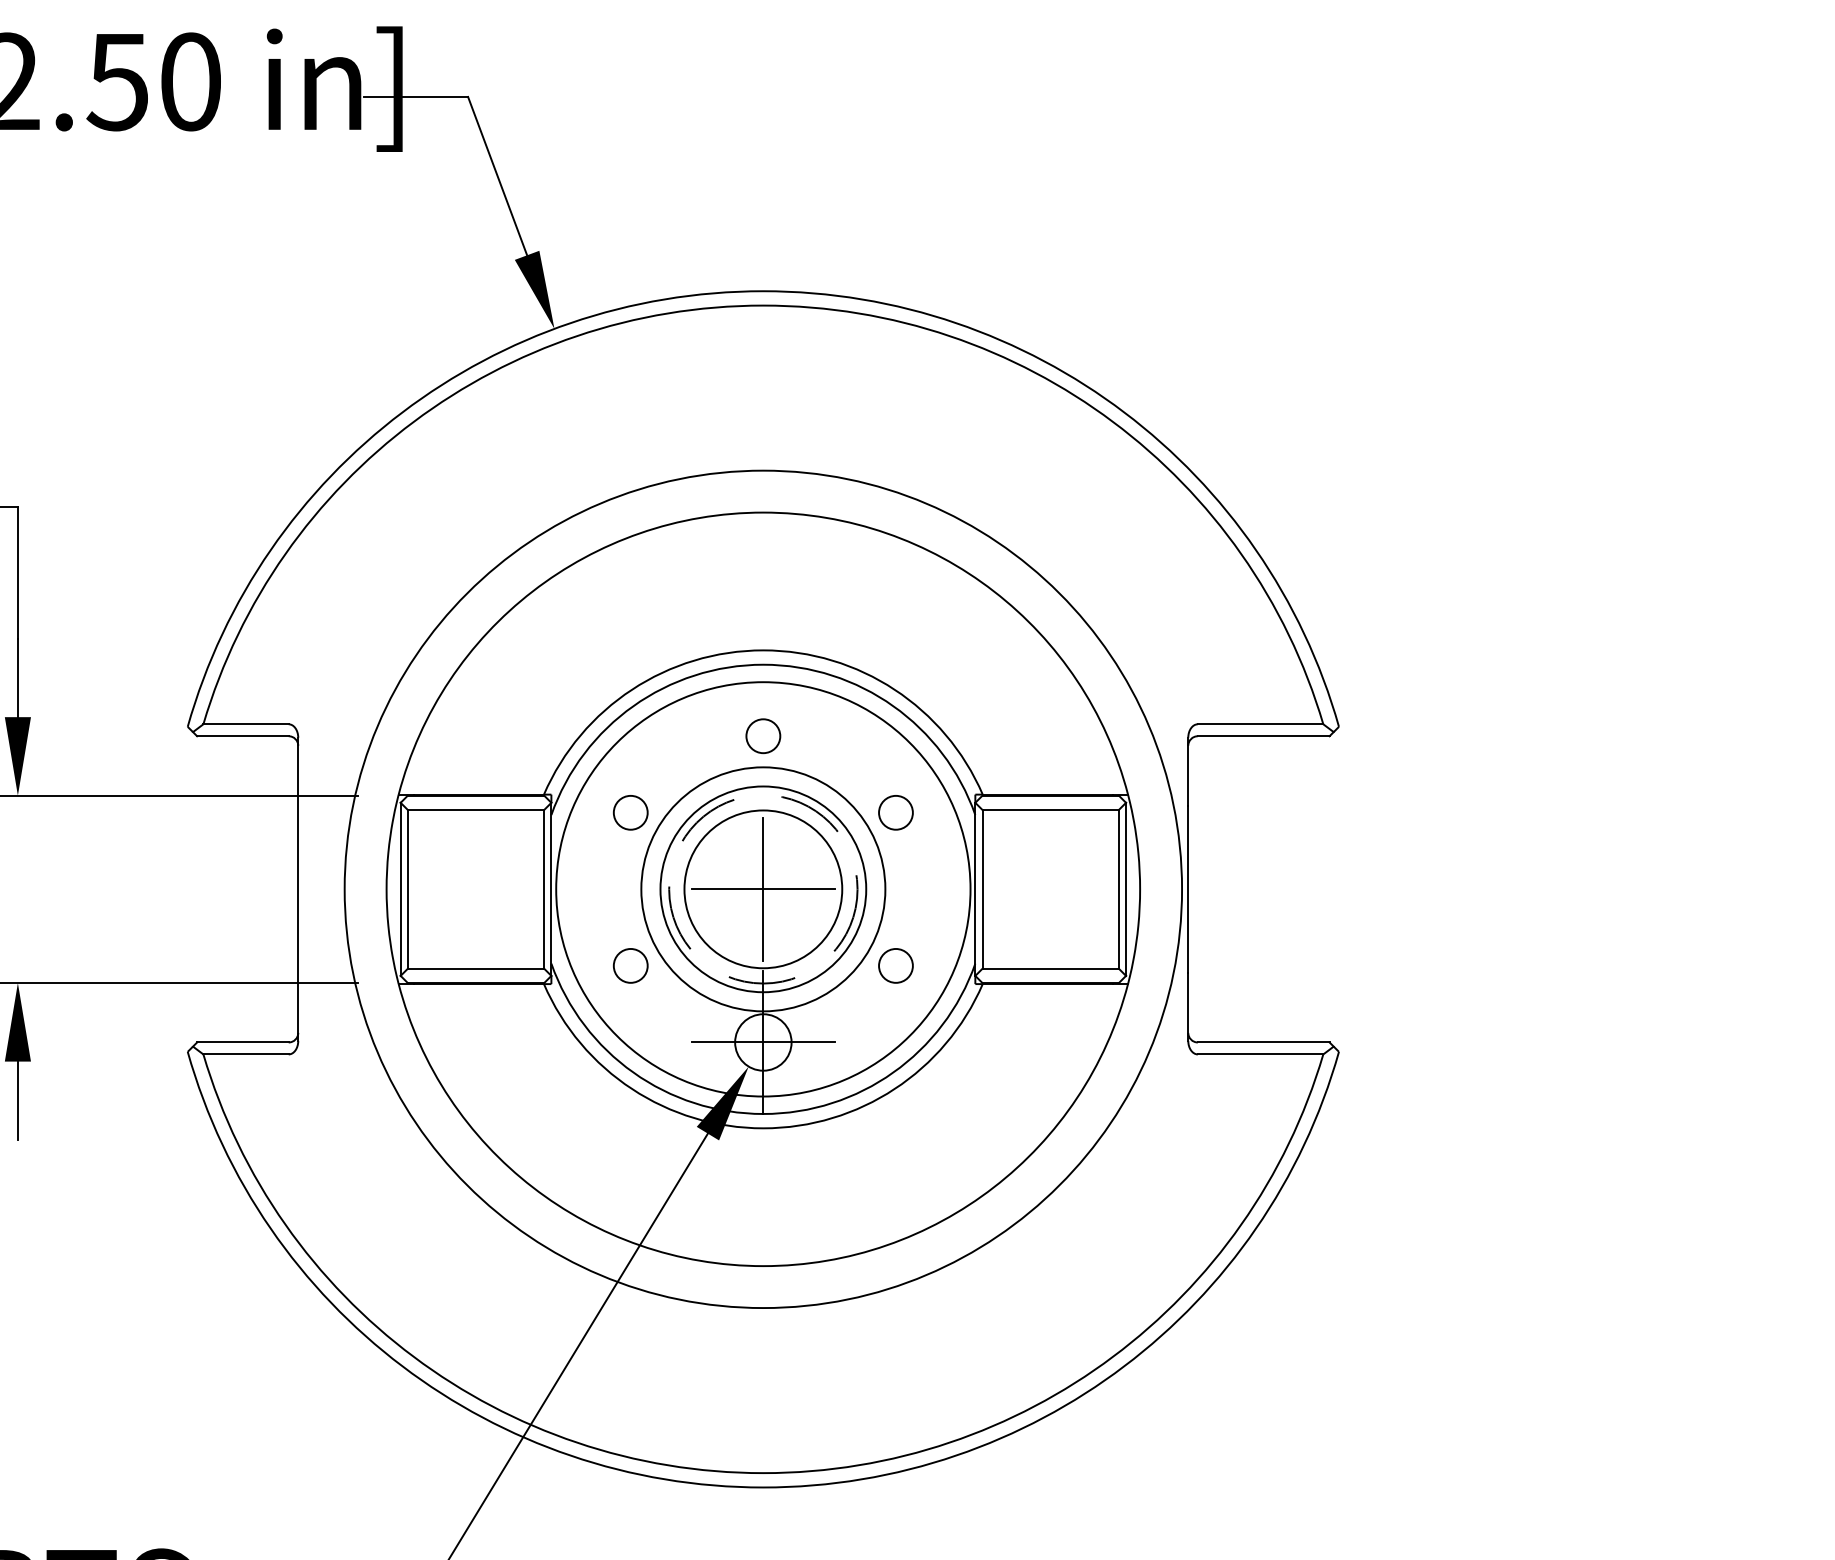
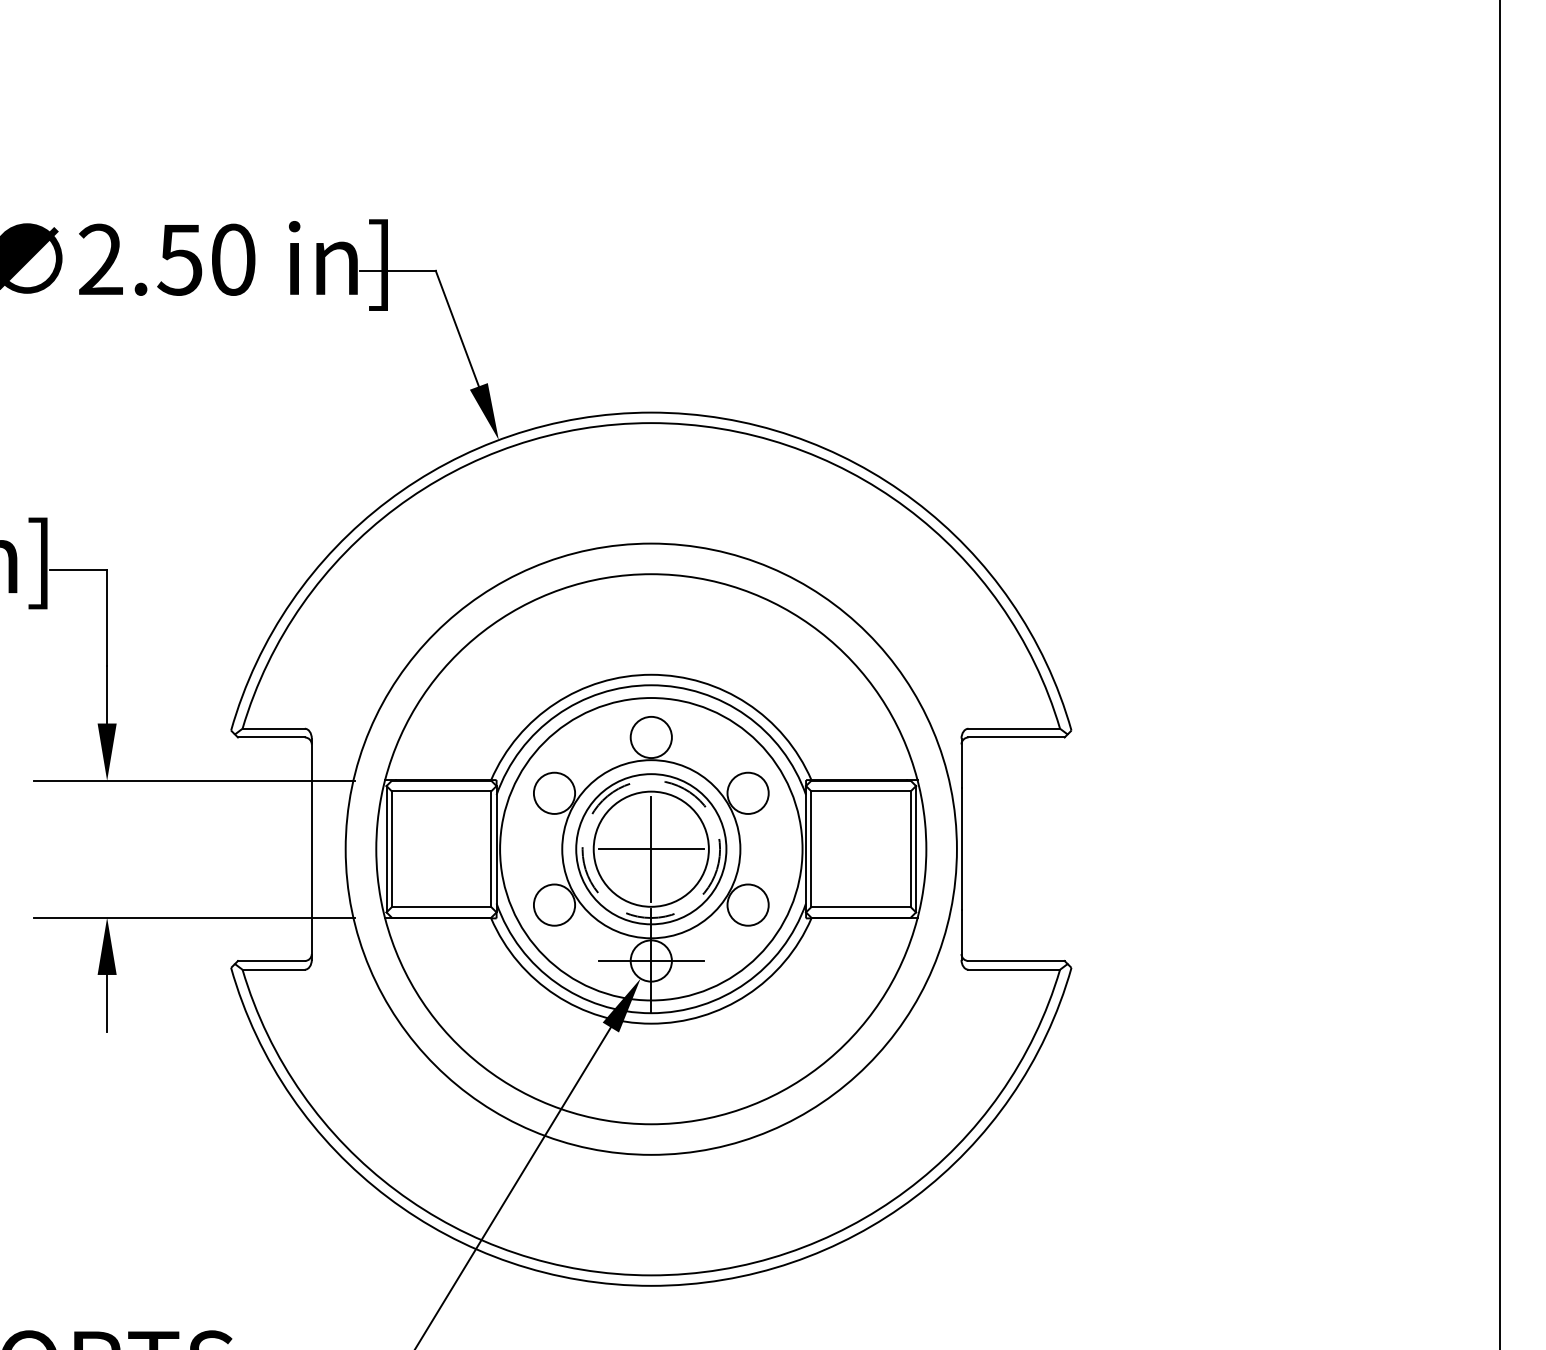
circle: (762, 736) -> (650, 737), size x1.67
circle: (630, 811) -> (554, 792), size x1.67
circle: (895, 811) -> (747, 792), size x1.67
circle: (630, 965) -> (554, 904), size x1.67
circle: (895, 965) -> (747, 904), size x1.67

